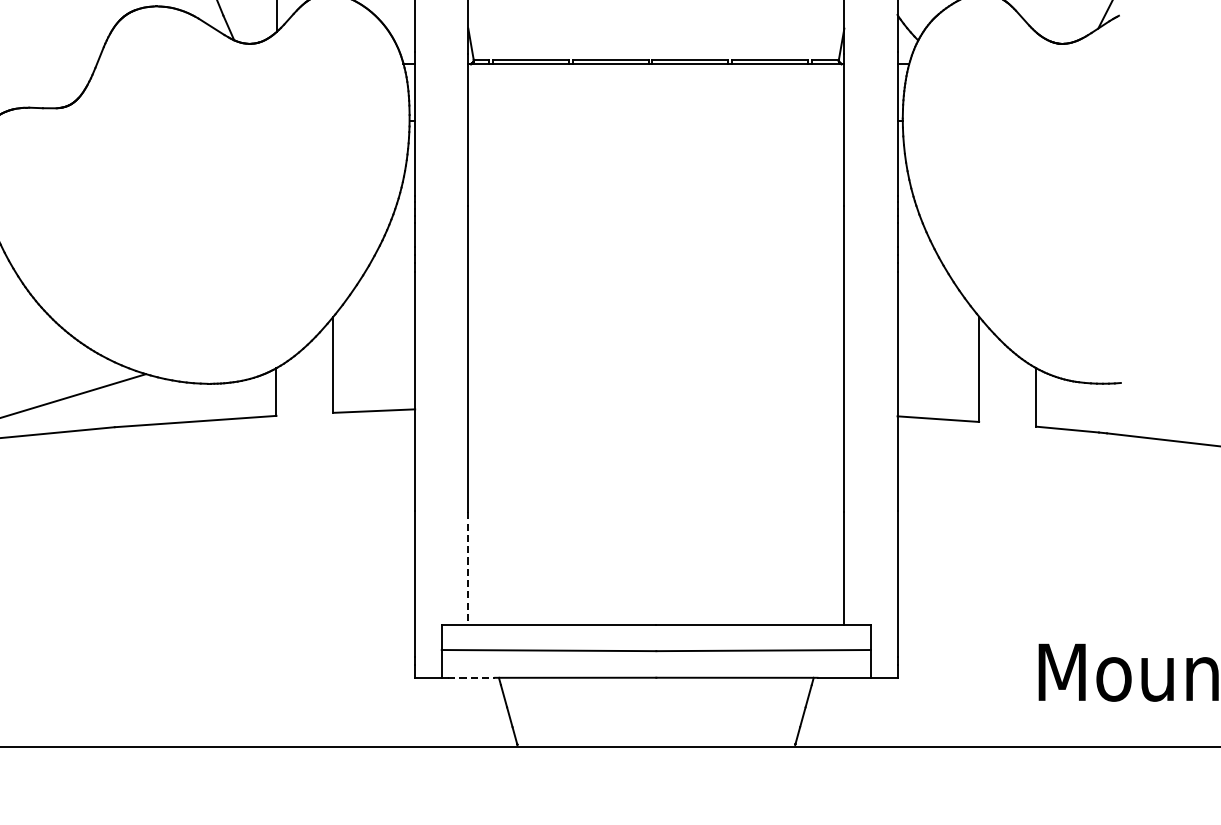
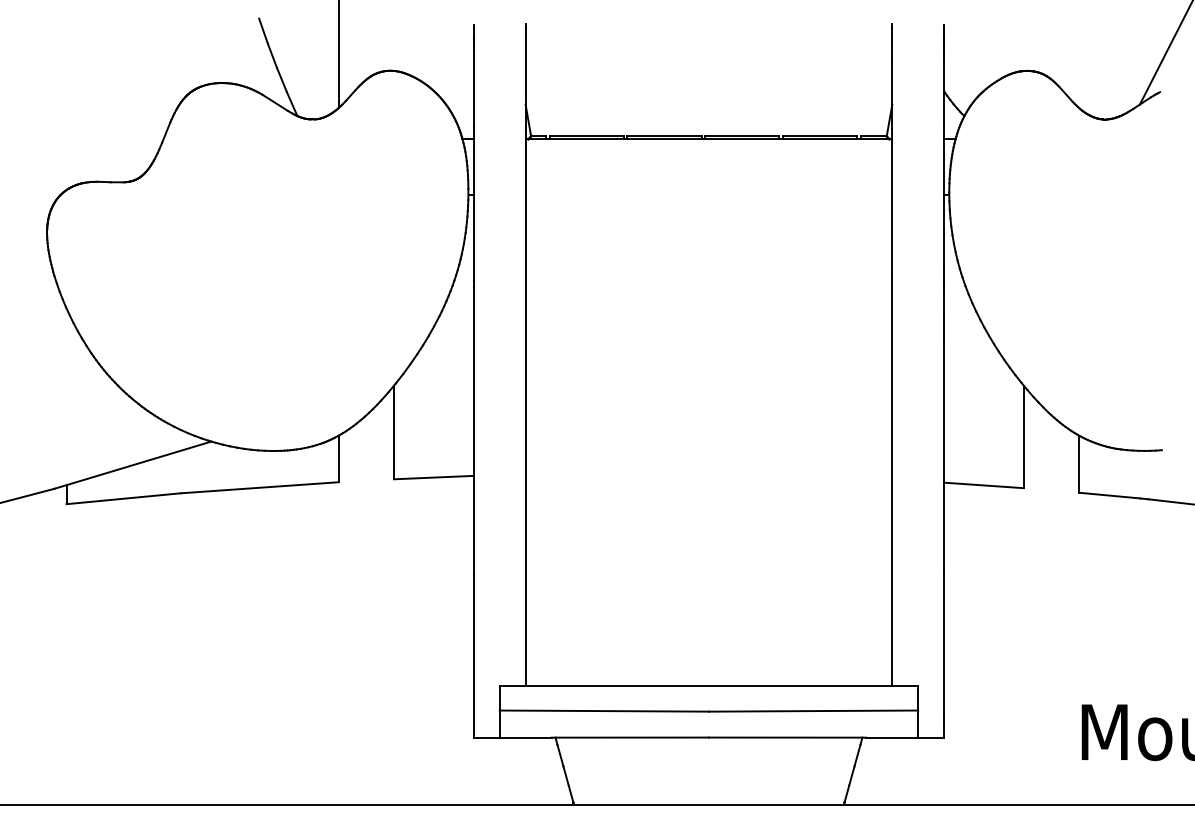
line: (468, 567) -> (525, 630), dashed -> solid
line: (471, 677) -> (528, 737), dashed -> solid

